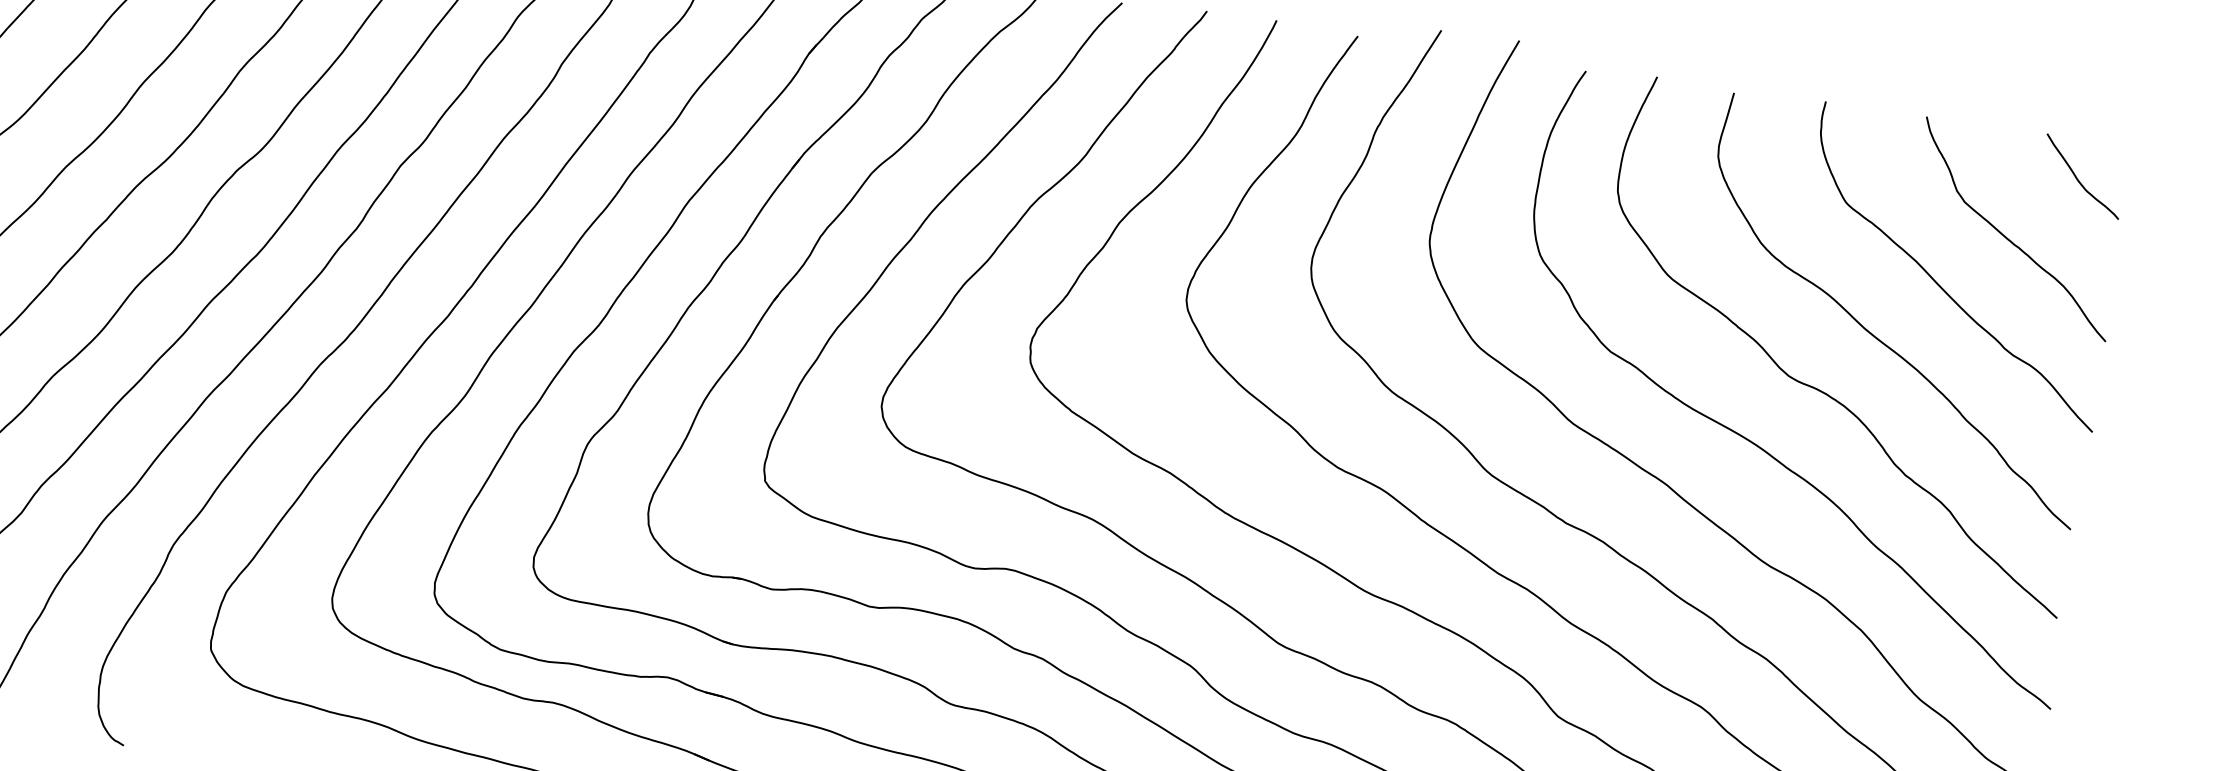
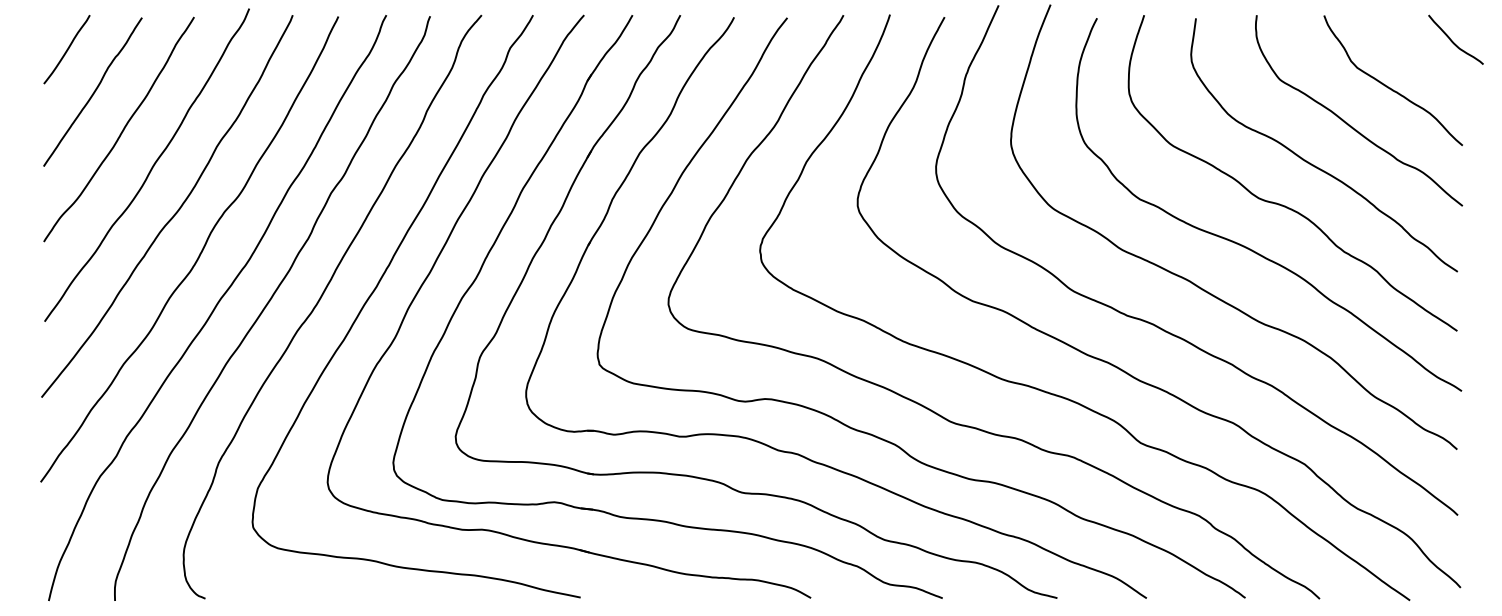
curve: (2078, 178) -> (1453, 41), moved

